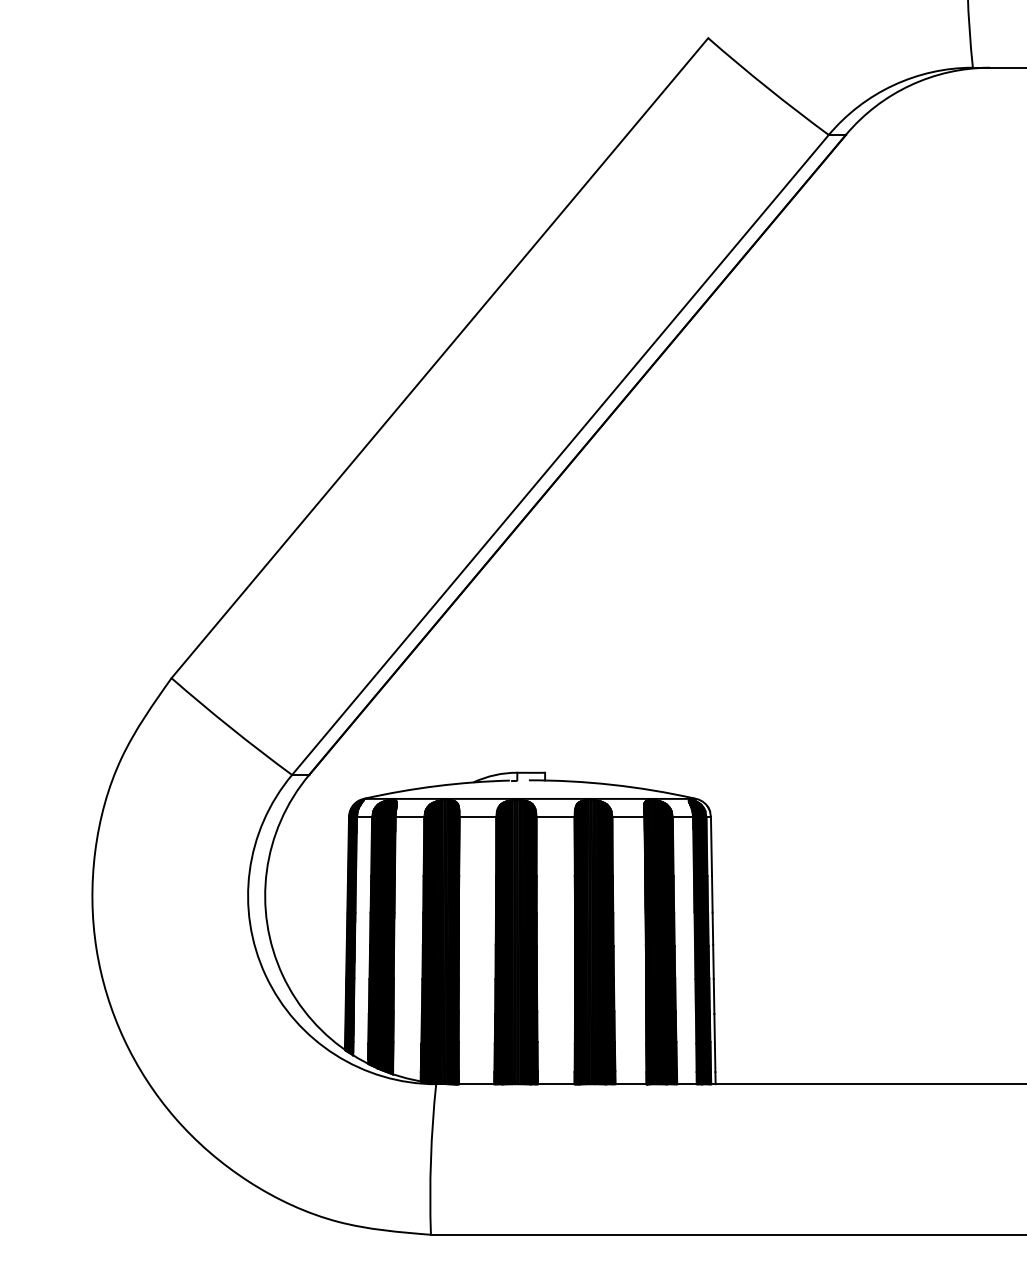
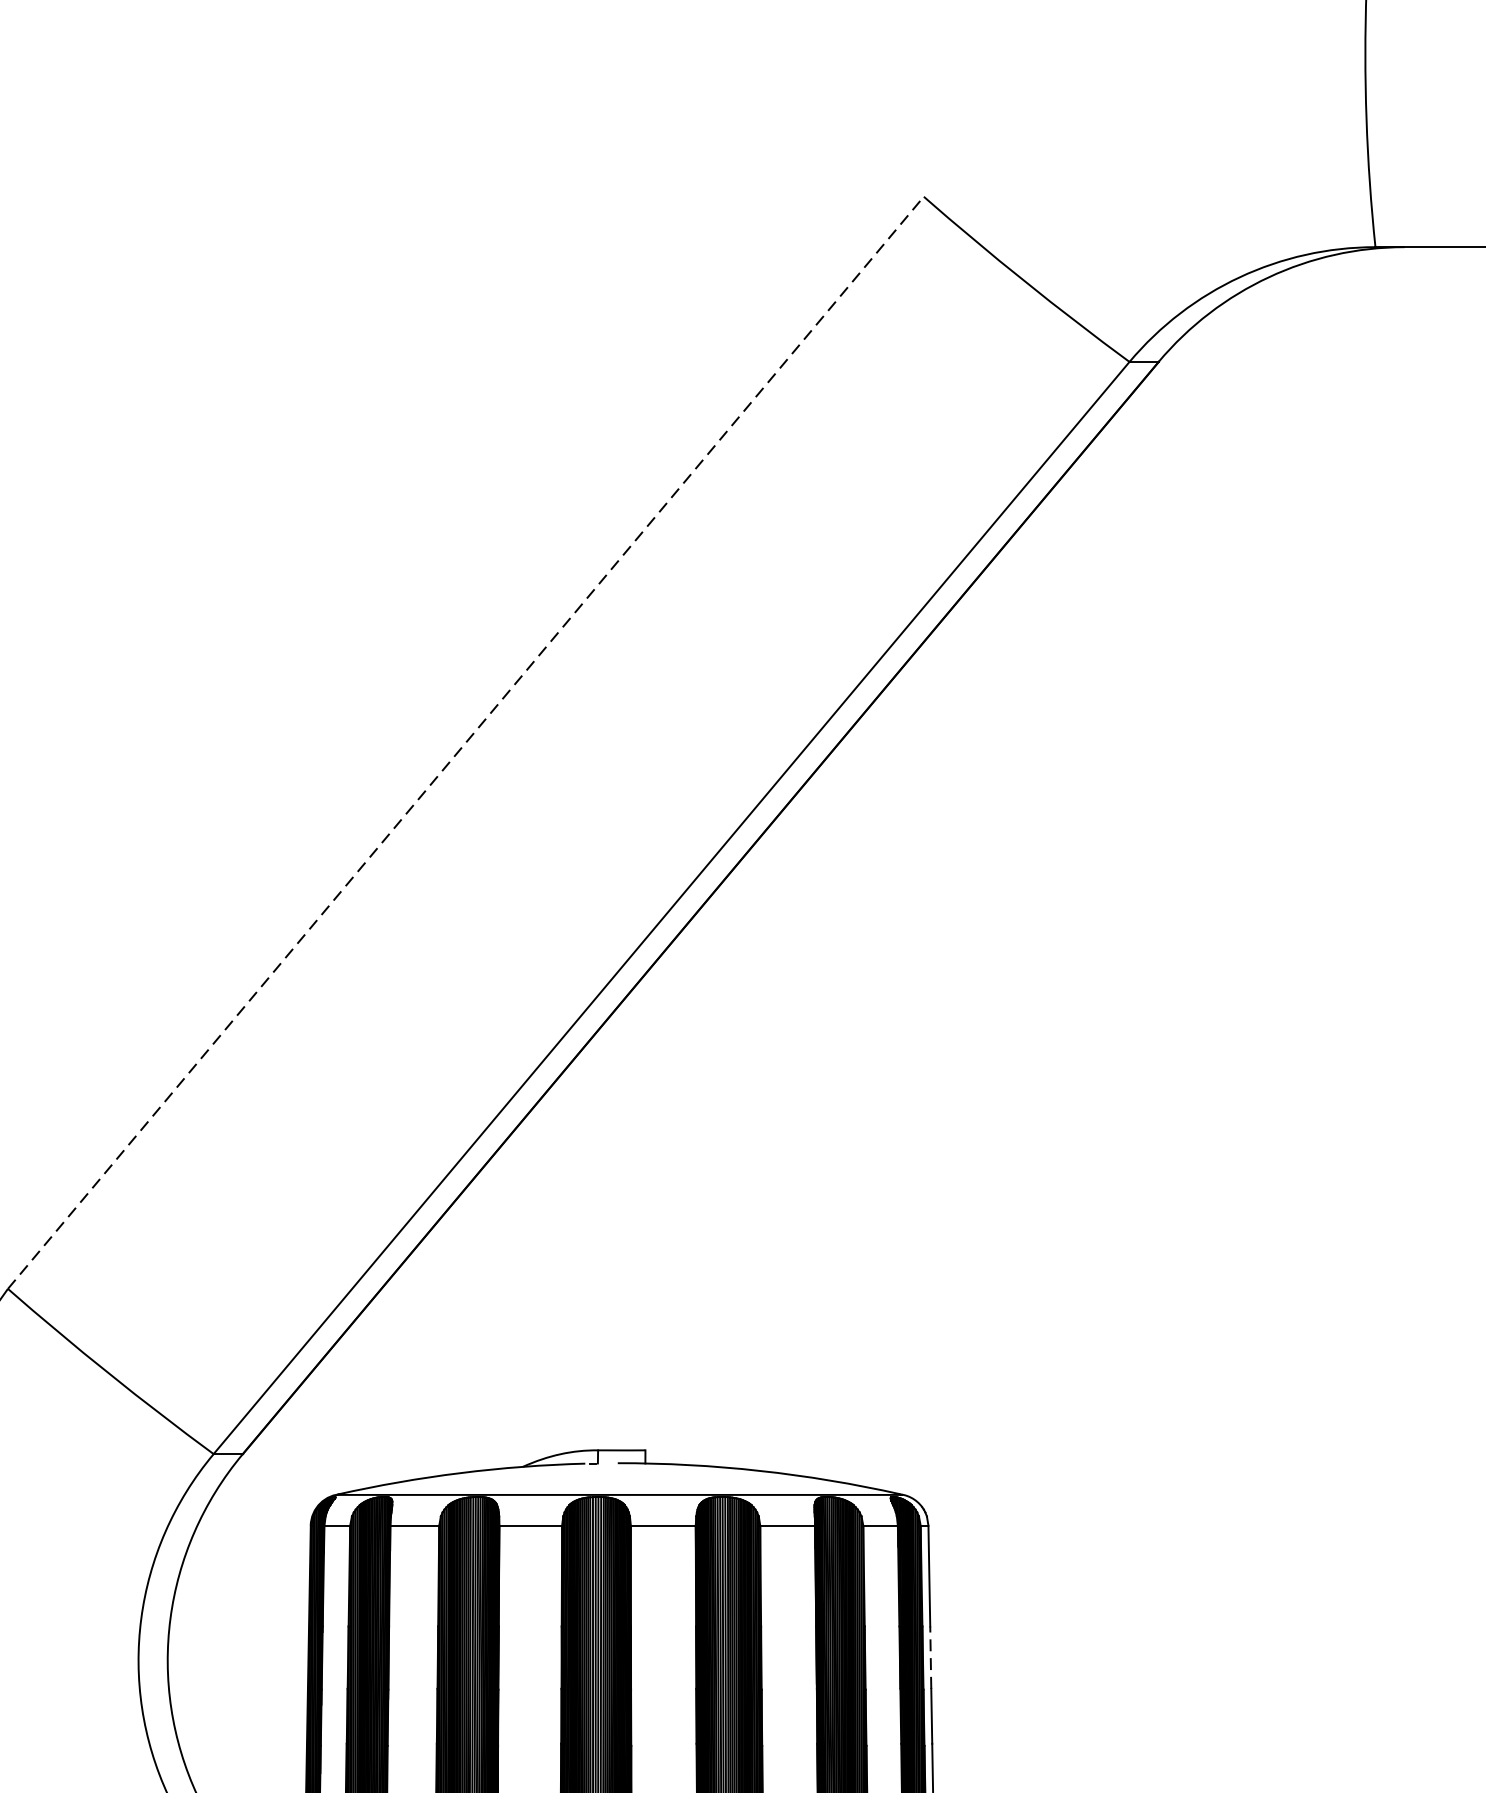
line: (439, 358) -> (465, 743), solid -> dashed
line: (712, 893) -> (931, 1656), solid -> dashed

